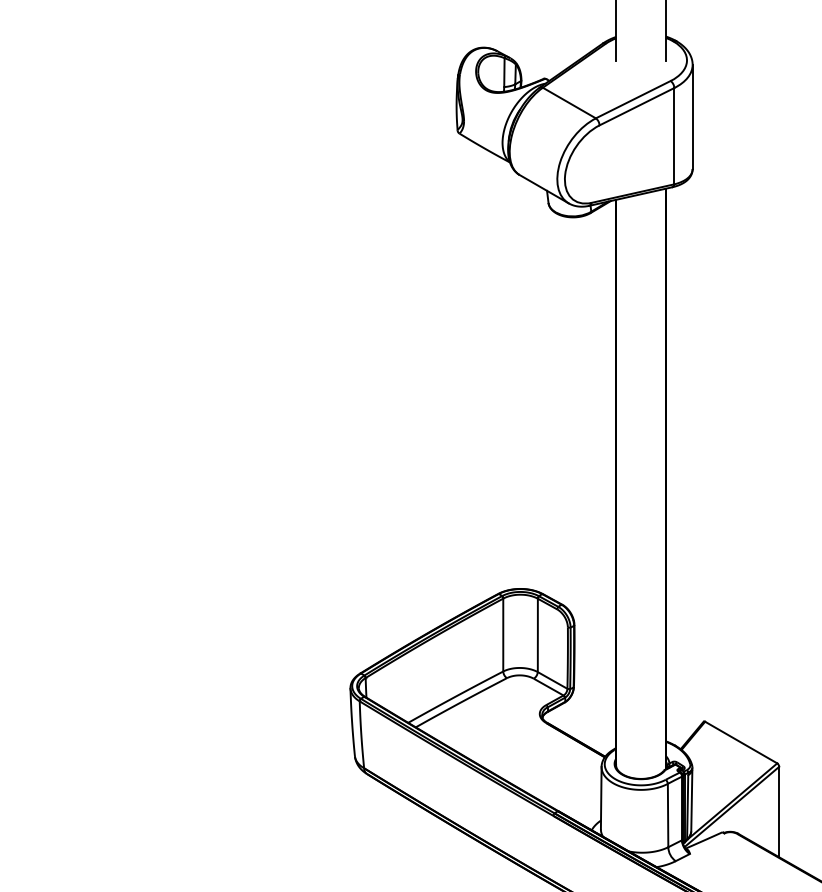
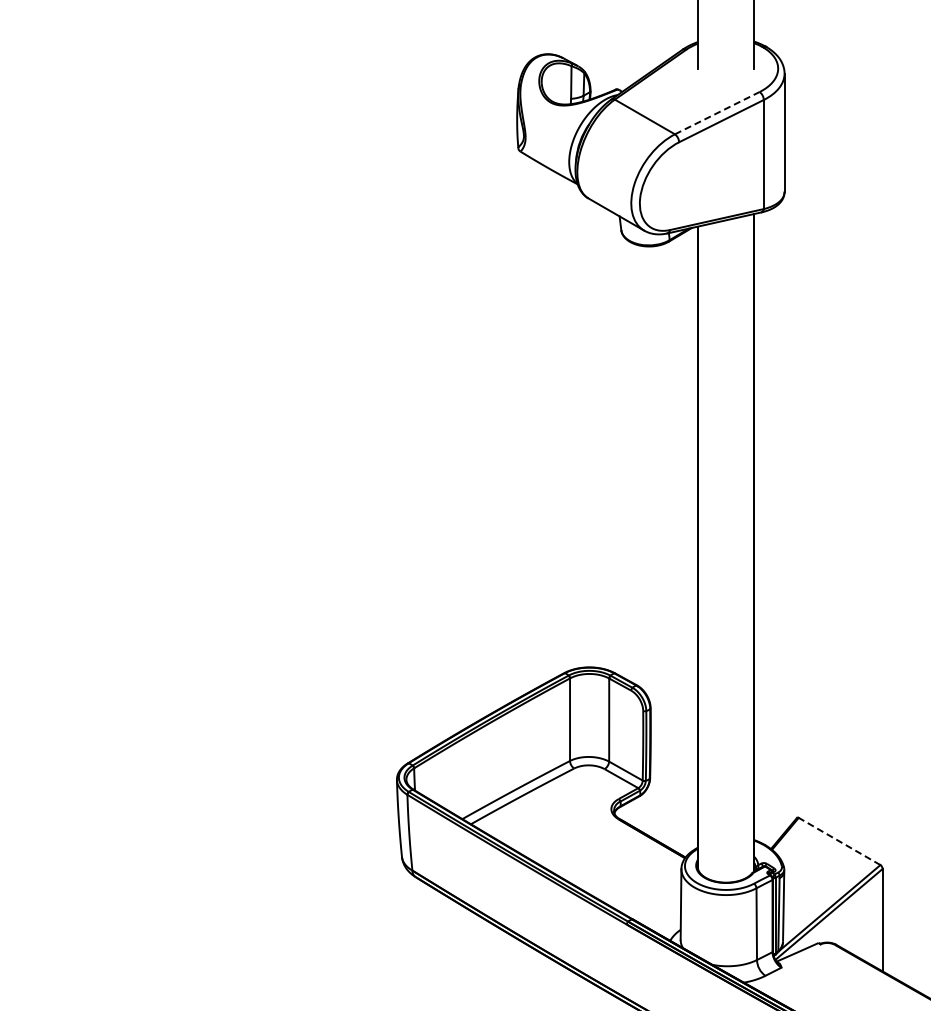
line: (633, 99) -> (717, 112), solid -> dashed
line: (741, 742) -> (839, 841), solid -> dashed

